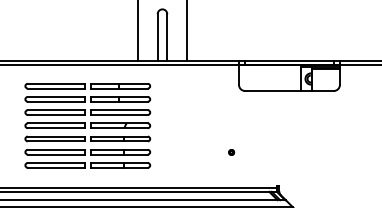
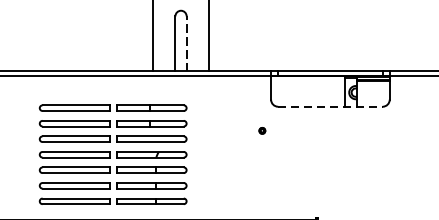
line: (167, 37) -> (186, 43), solid -> dashed
line: (289, 90) -> (330, 106), solid -> dashed
part: (87, 125) -> (112, 154), moved
part: (231, 152) -> (262, 130), moved

